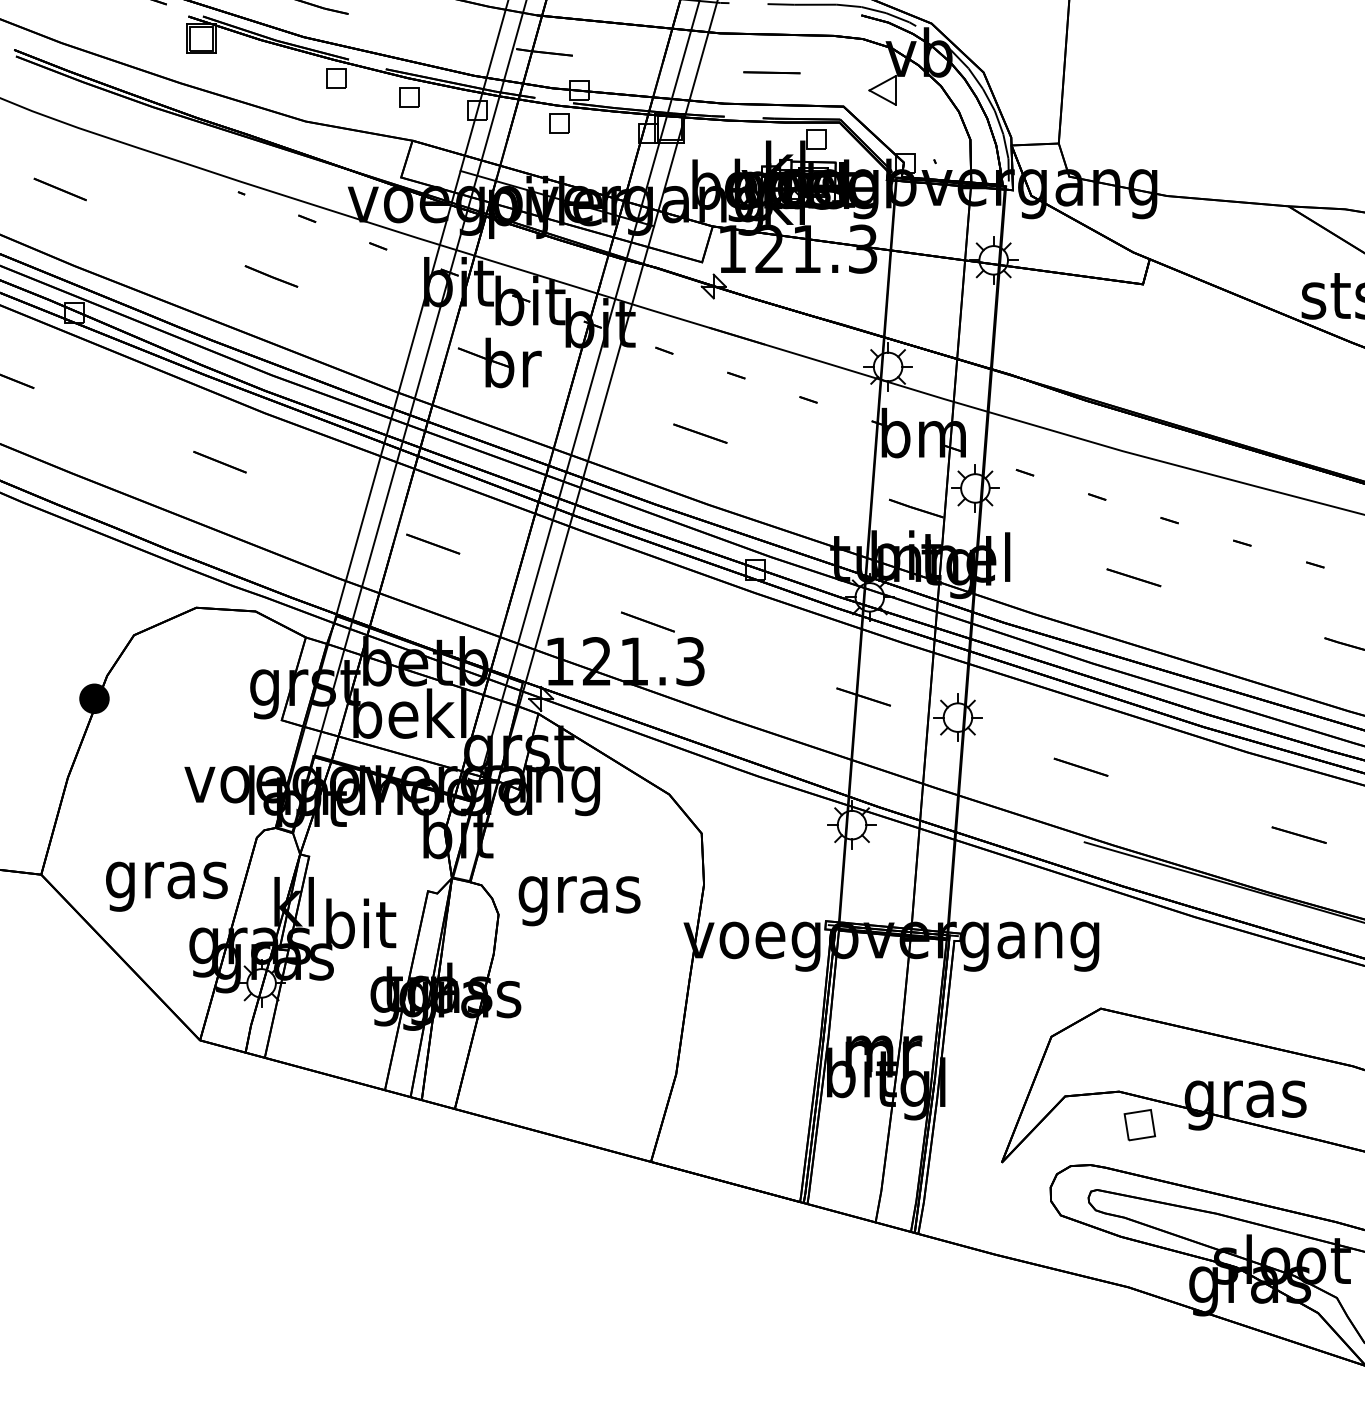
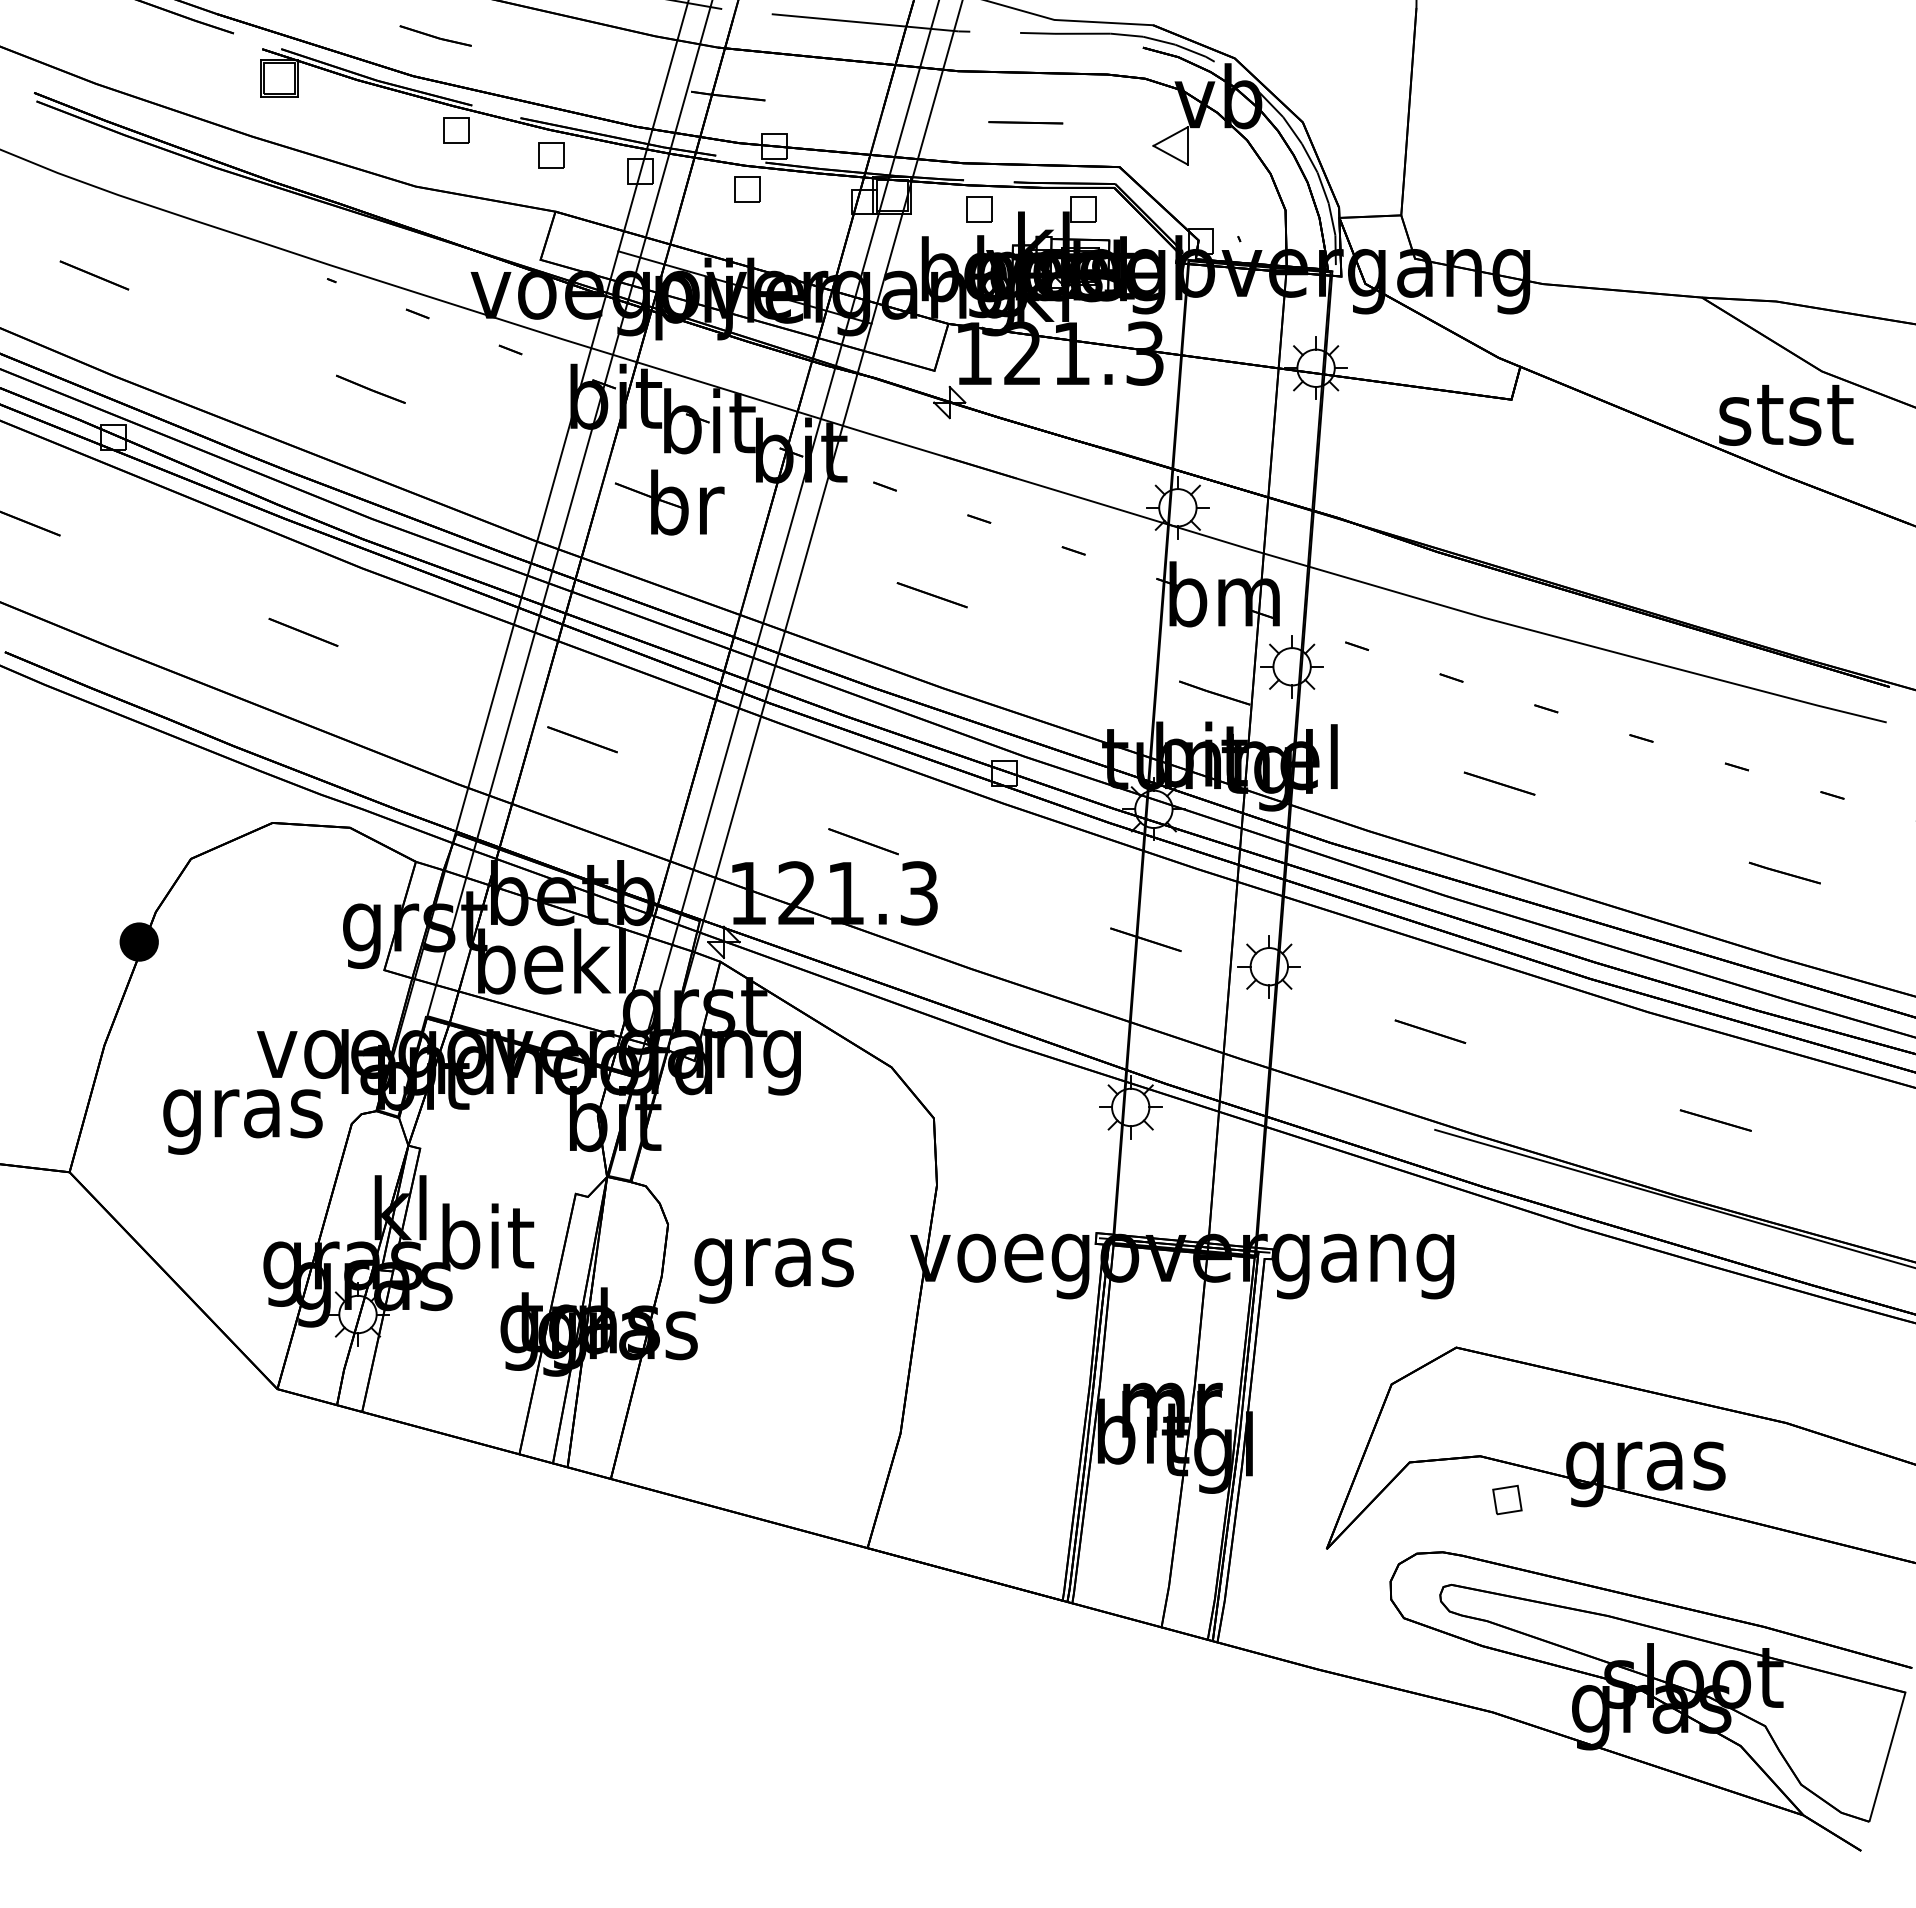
part: (736, 139) -> (979, 209), added
text: (166, 886) -> (242, 1121), moved
text: (579, 900) -> (773, 1270), moved
part: (1139, 1124) -> (1507, 1499), size x0.71

